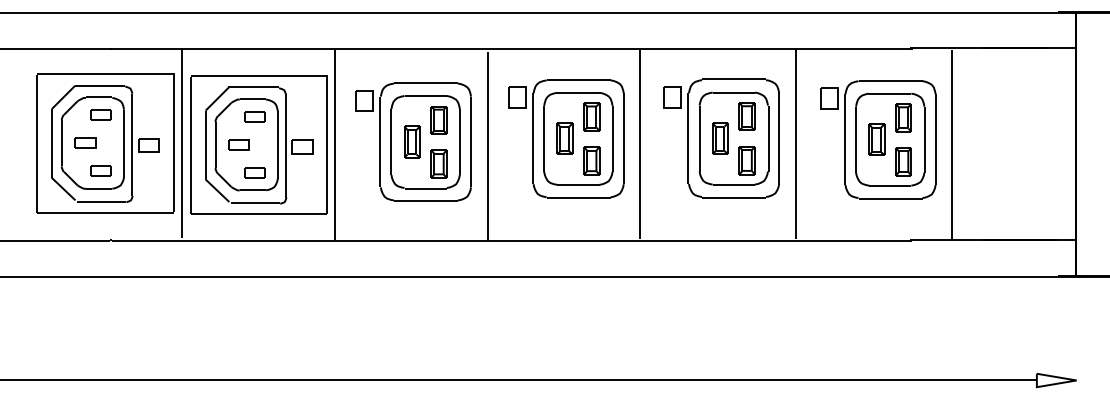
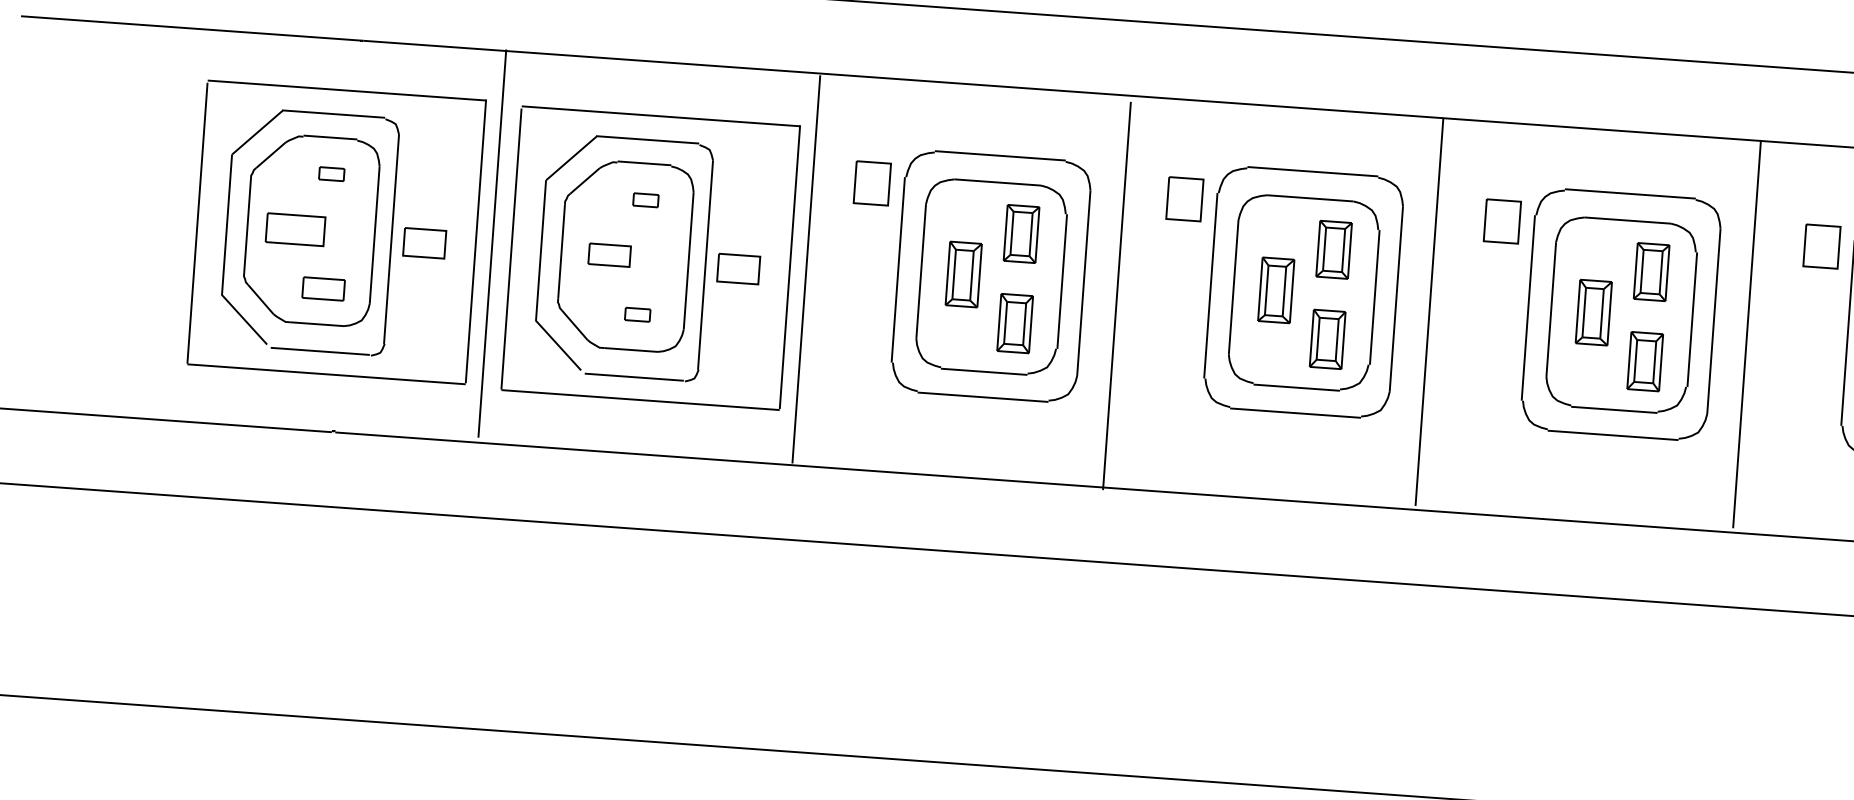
part: (100, 114) -> (330, 172), size x0.6
part: (254, 116) -> (645, 199), size x0.6
part: (85, 142) -> (296, 227), size x1.4
part: (254, 172) -> (636, 313), size x0.6

